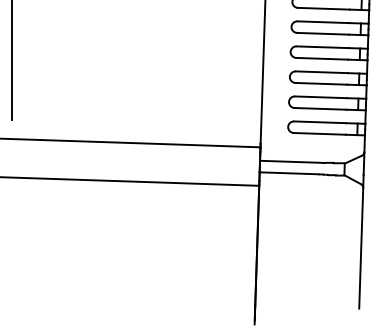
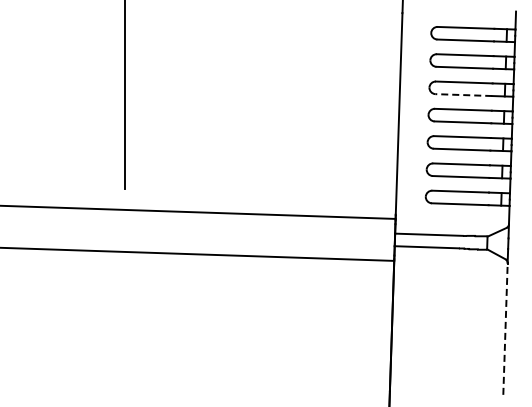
line: (322, 34) -> (463, 95), solid -> dashed
line: (361, 248) -> (505, 329), solid -> dashed

